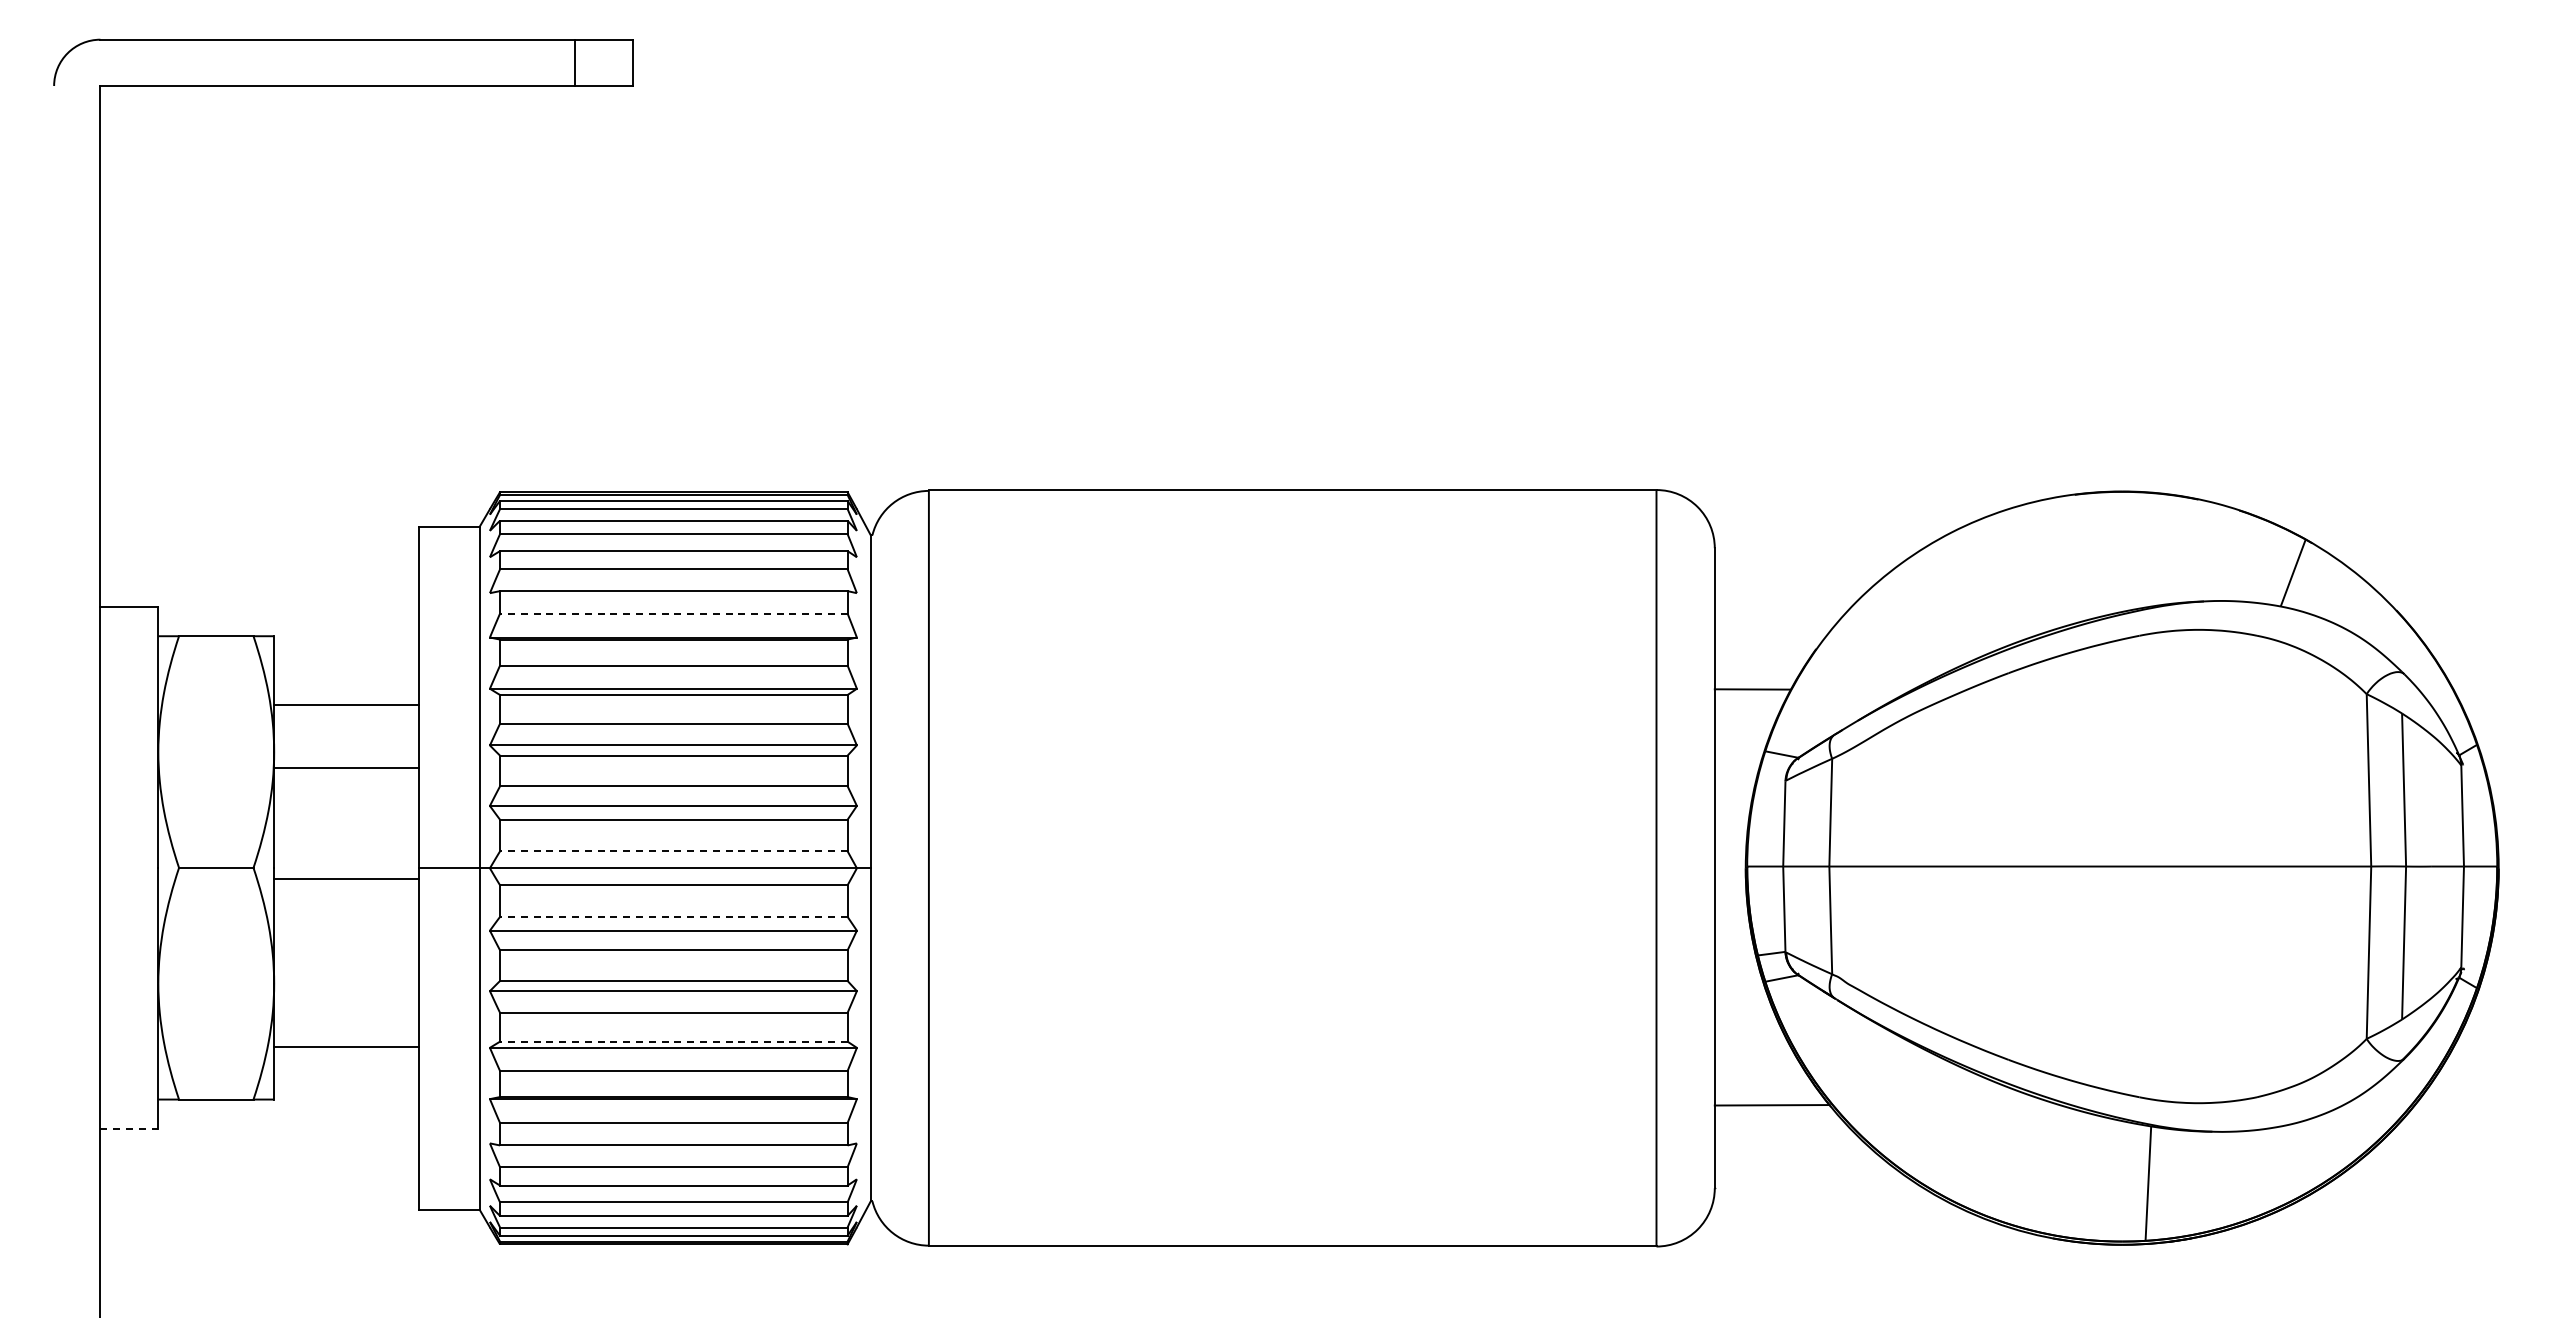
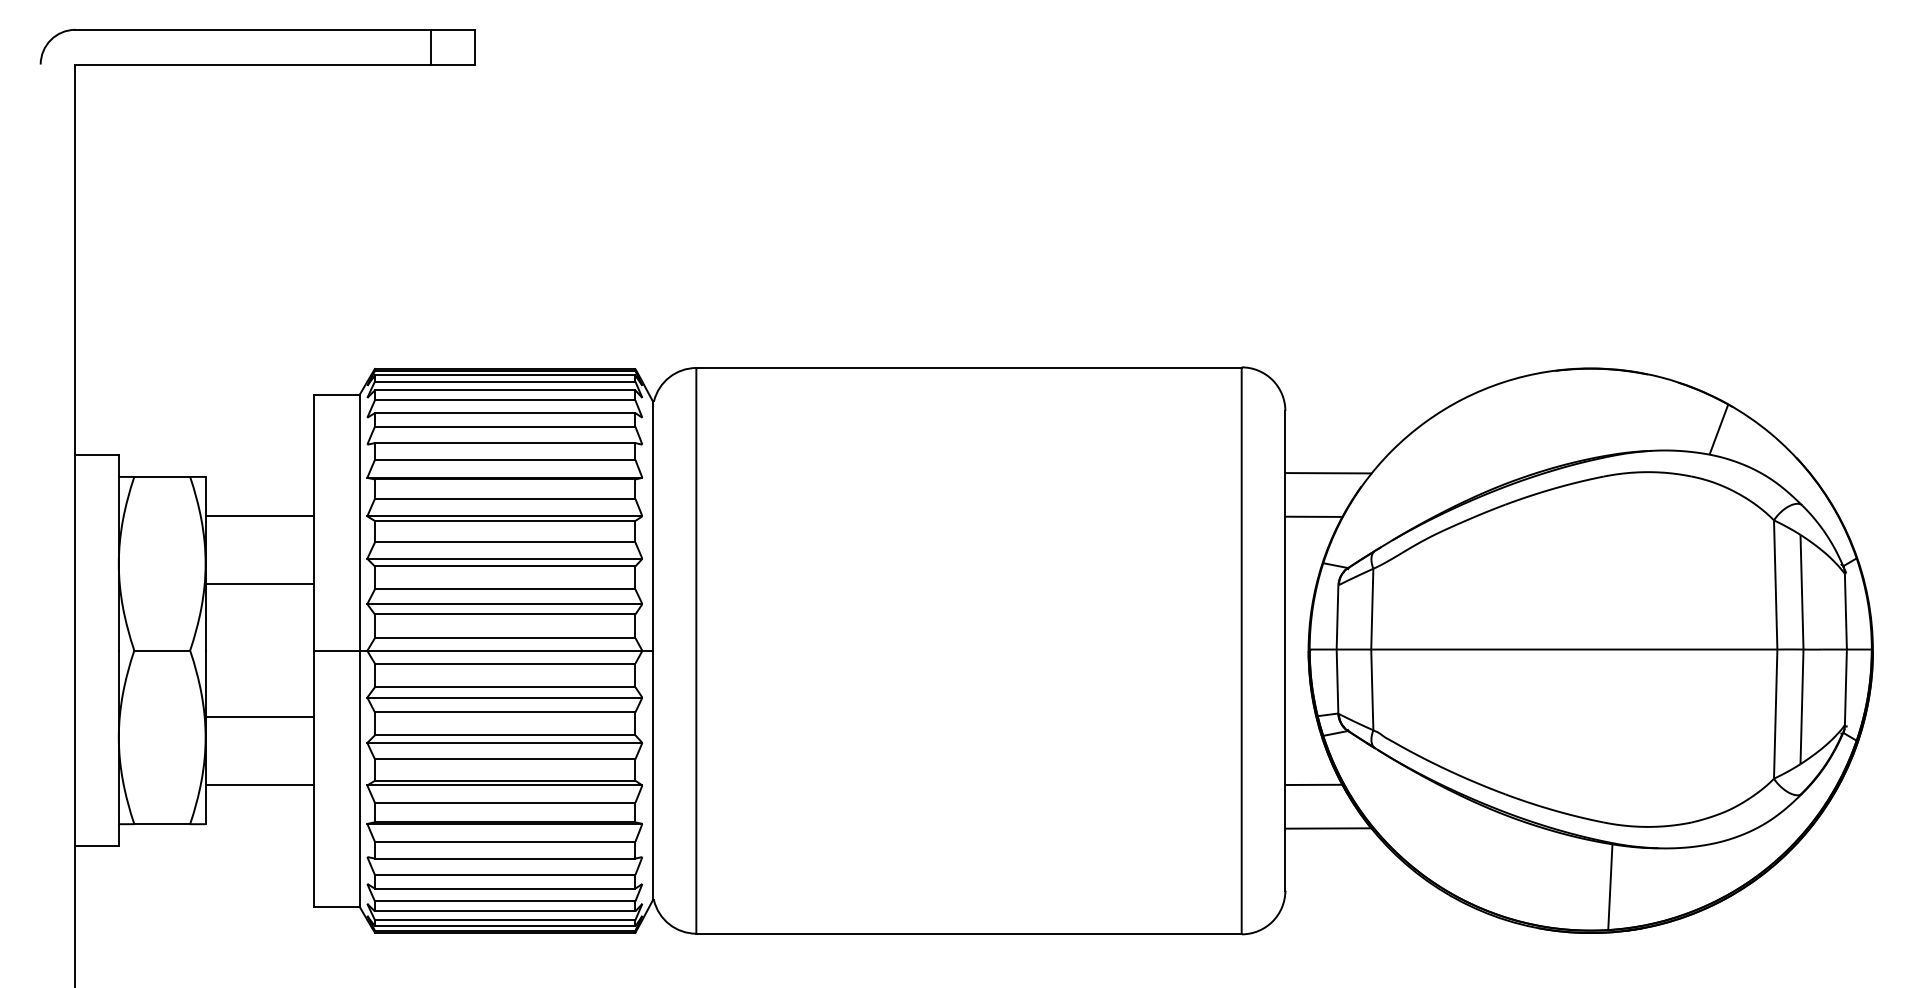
line: (673, 613) -> (504, 459), dashed -> solid
line: (1771, 631) -> (1327, 473), added
line: (346, 704) -> (259, 584), moved
line: (346, 768) -> (259, 516), moved
line: (673, 851) -> (504, 638), dashed -> solid
line: (346, 879) -> (259, 716), moved
line: (673, 916) -> (504, 686), dashed -> solid
line: (673, 1041) -> (504, 780), dashed -> solid
line: (1752, 1046) -> (1313, 784), added
line: (129, 1128) -> (97, 845), dashed -> solid

